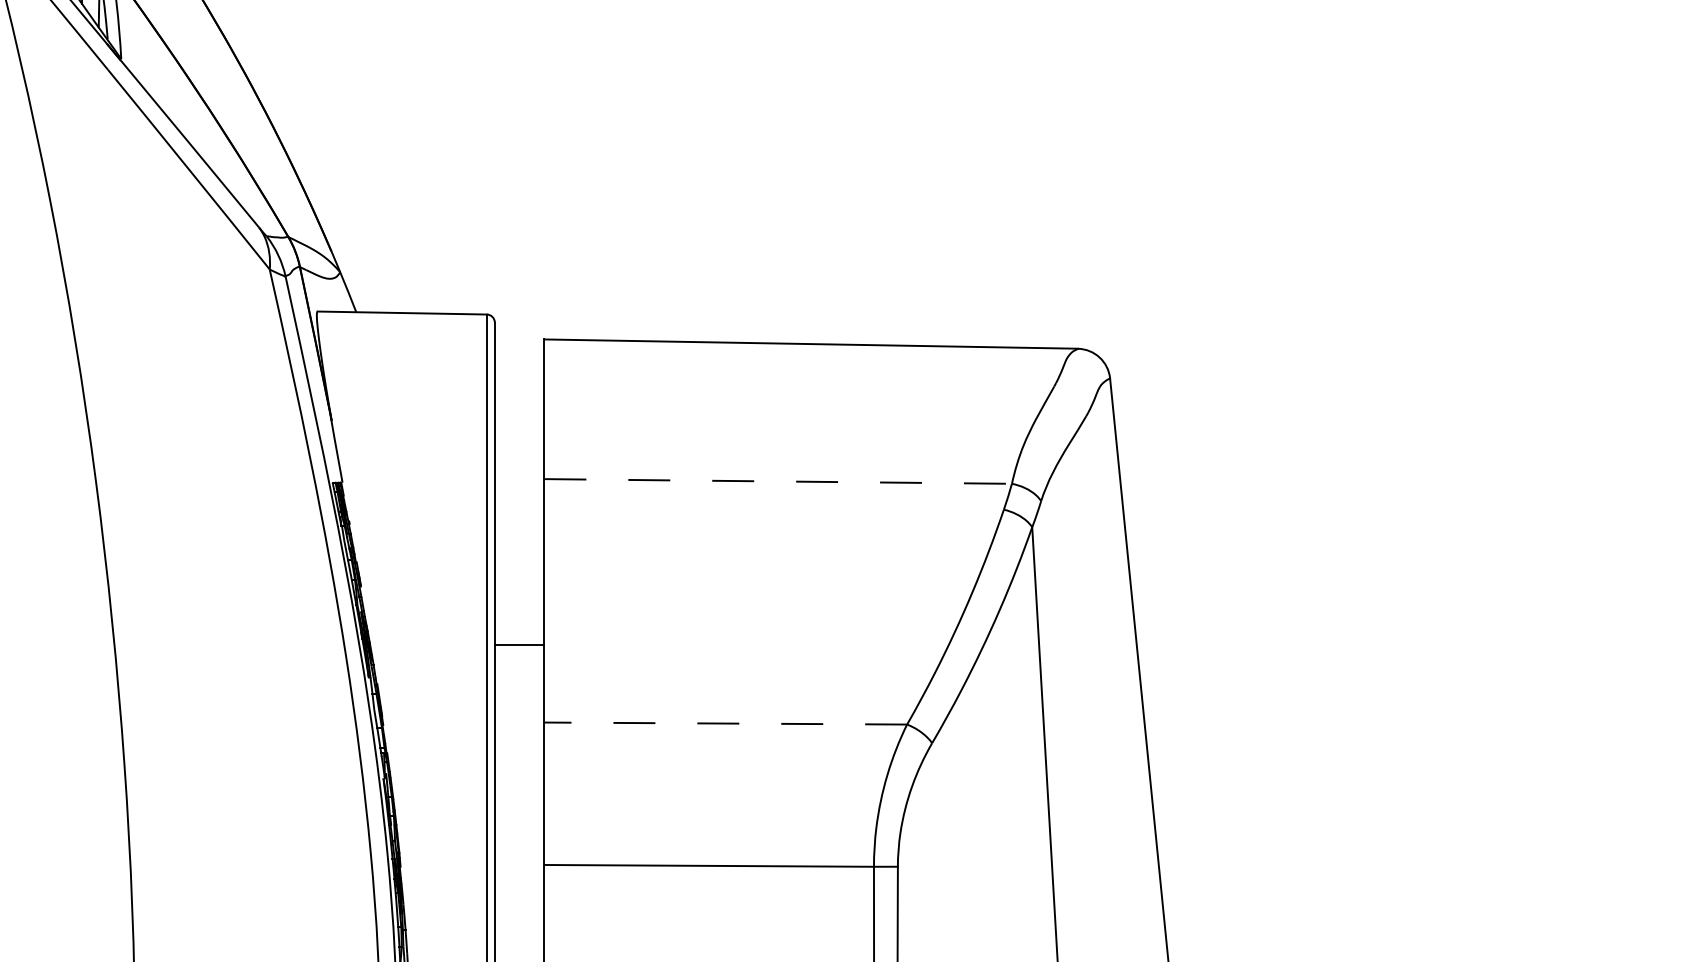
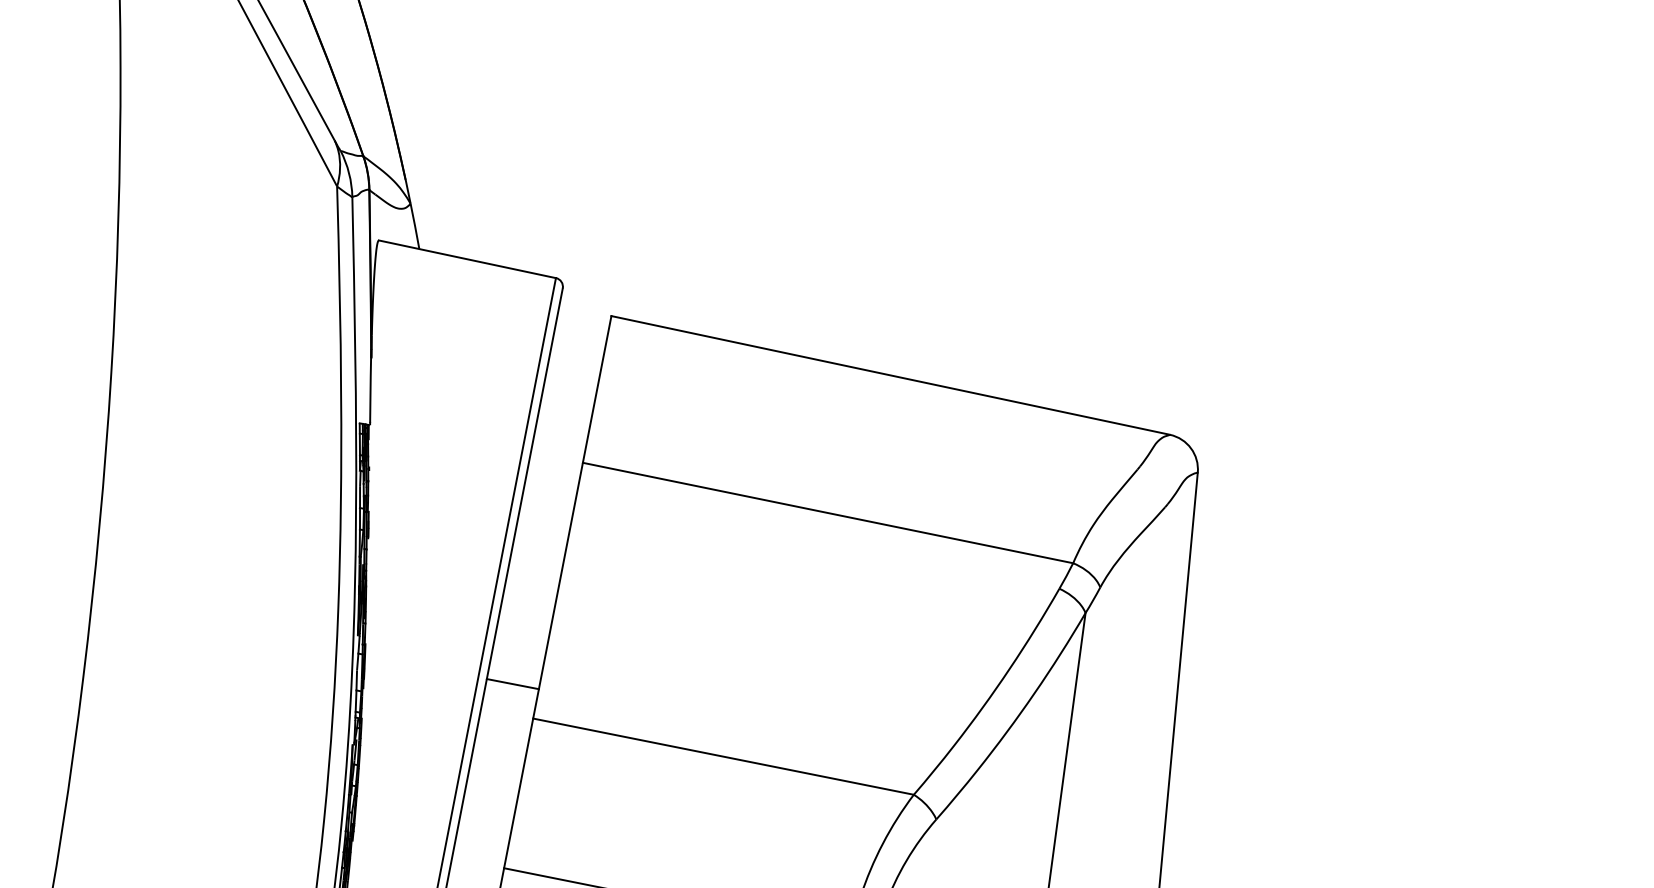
line: (778, 481) -> (828, 513), dashed -> solid
line: (519, 644) -> (512, 684), moved
line: (725, 723) -> (723, 756), dashed -> solid

